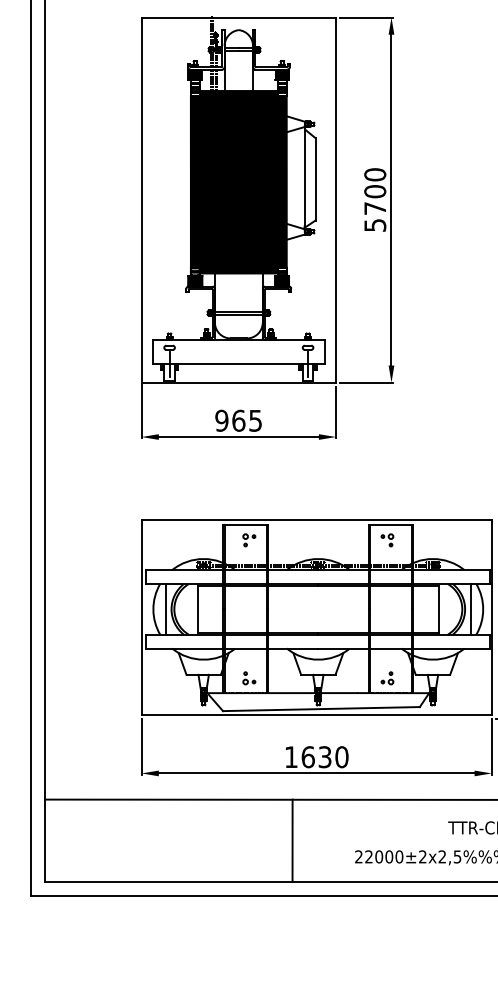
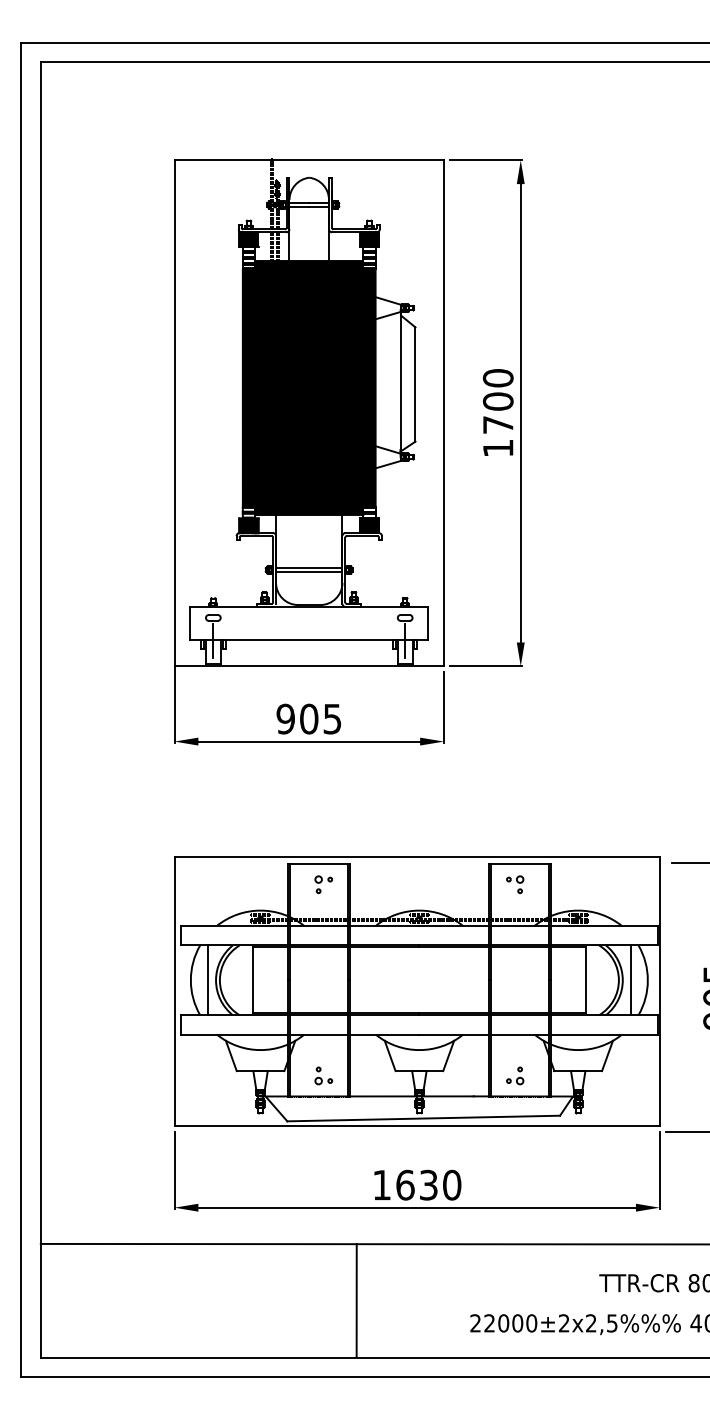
text: (375, 225) -> (498, 448), 5700 -> 1700
text: (239, 420) -> (309, 718), 965 -> 905
line: (292, 840) -> (356, 1300), moved

